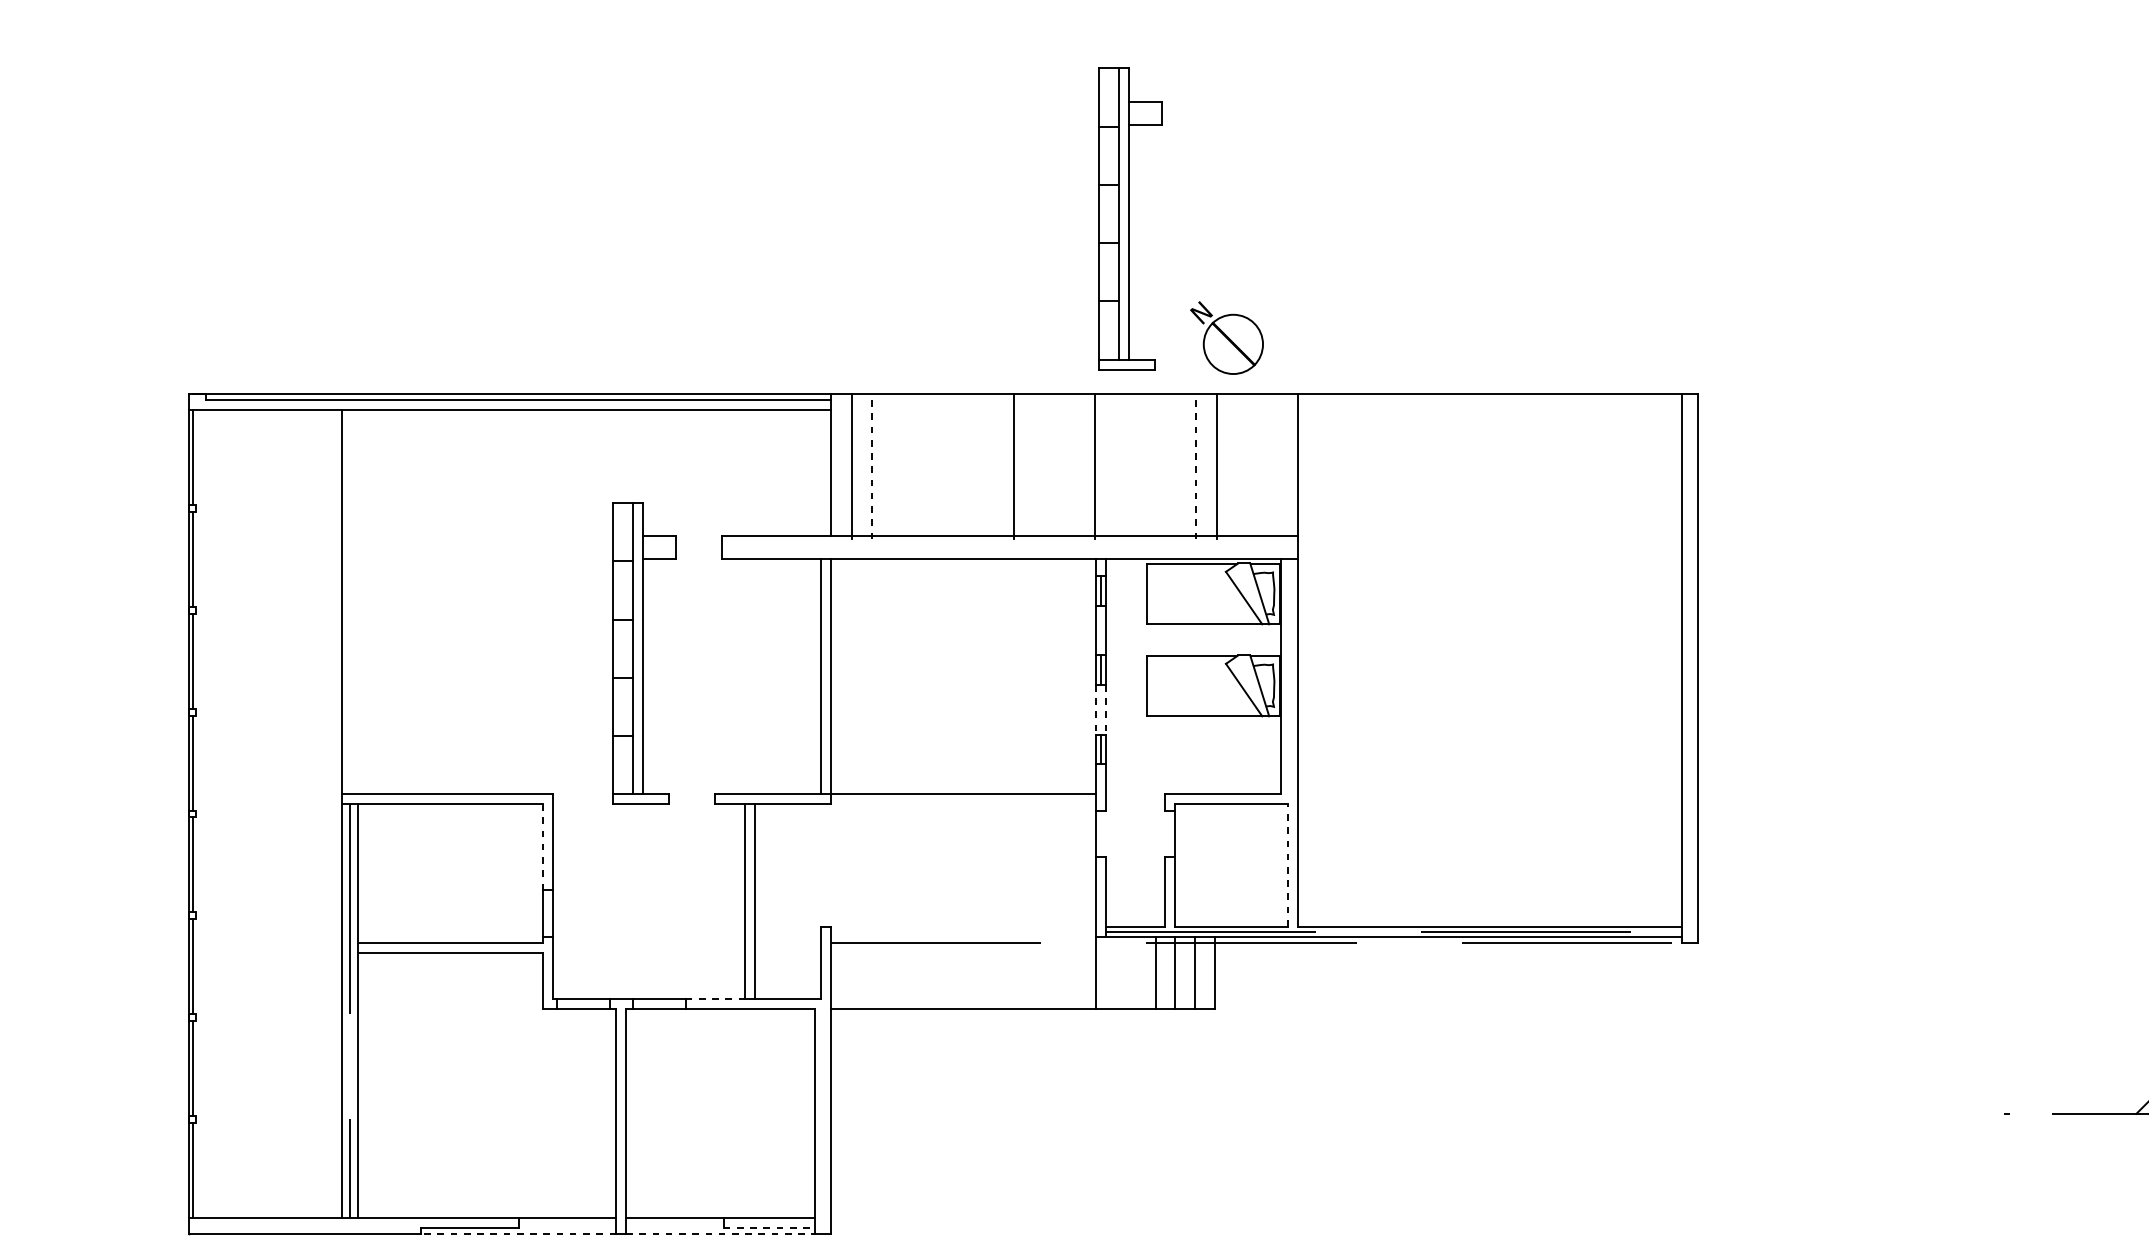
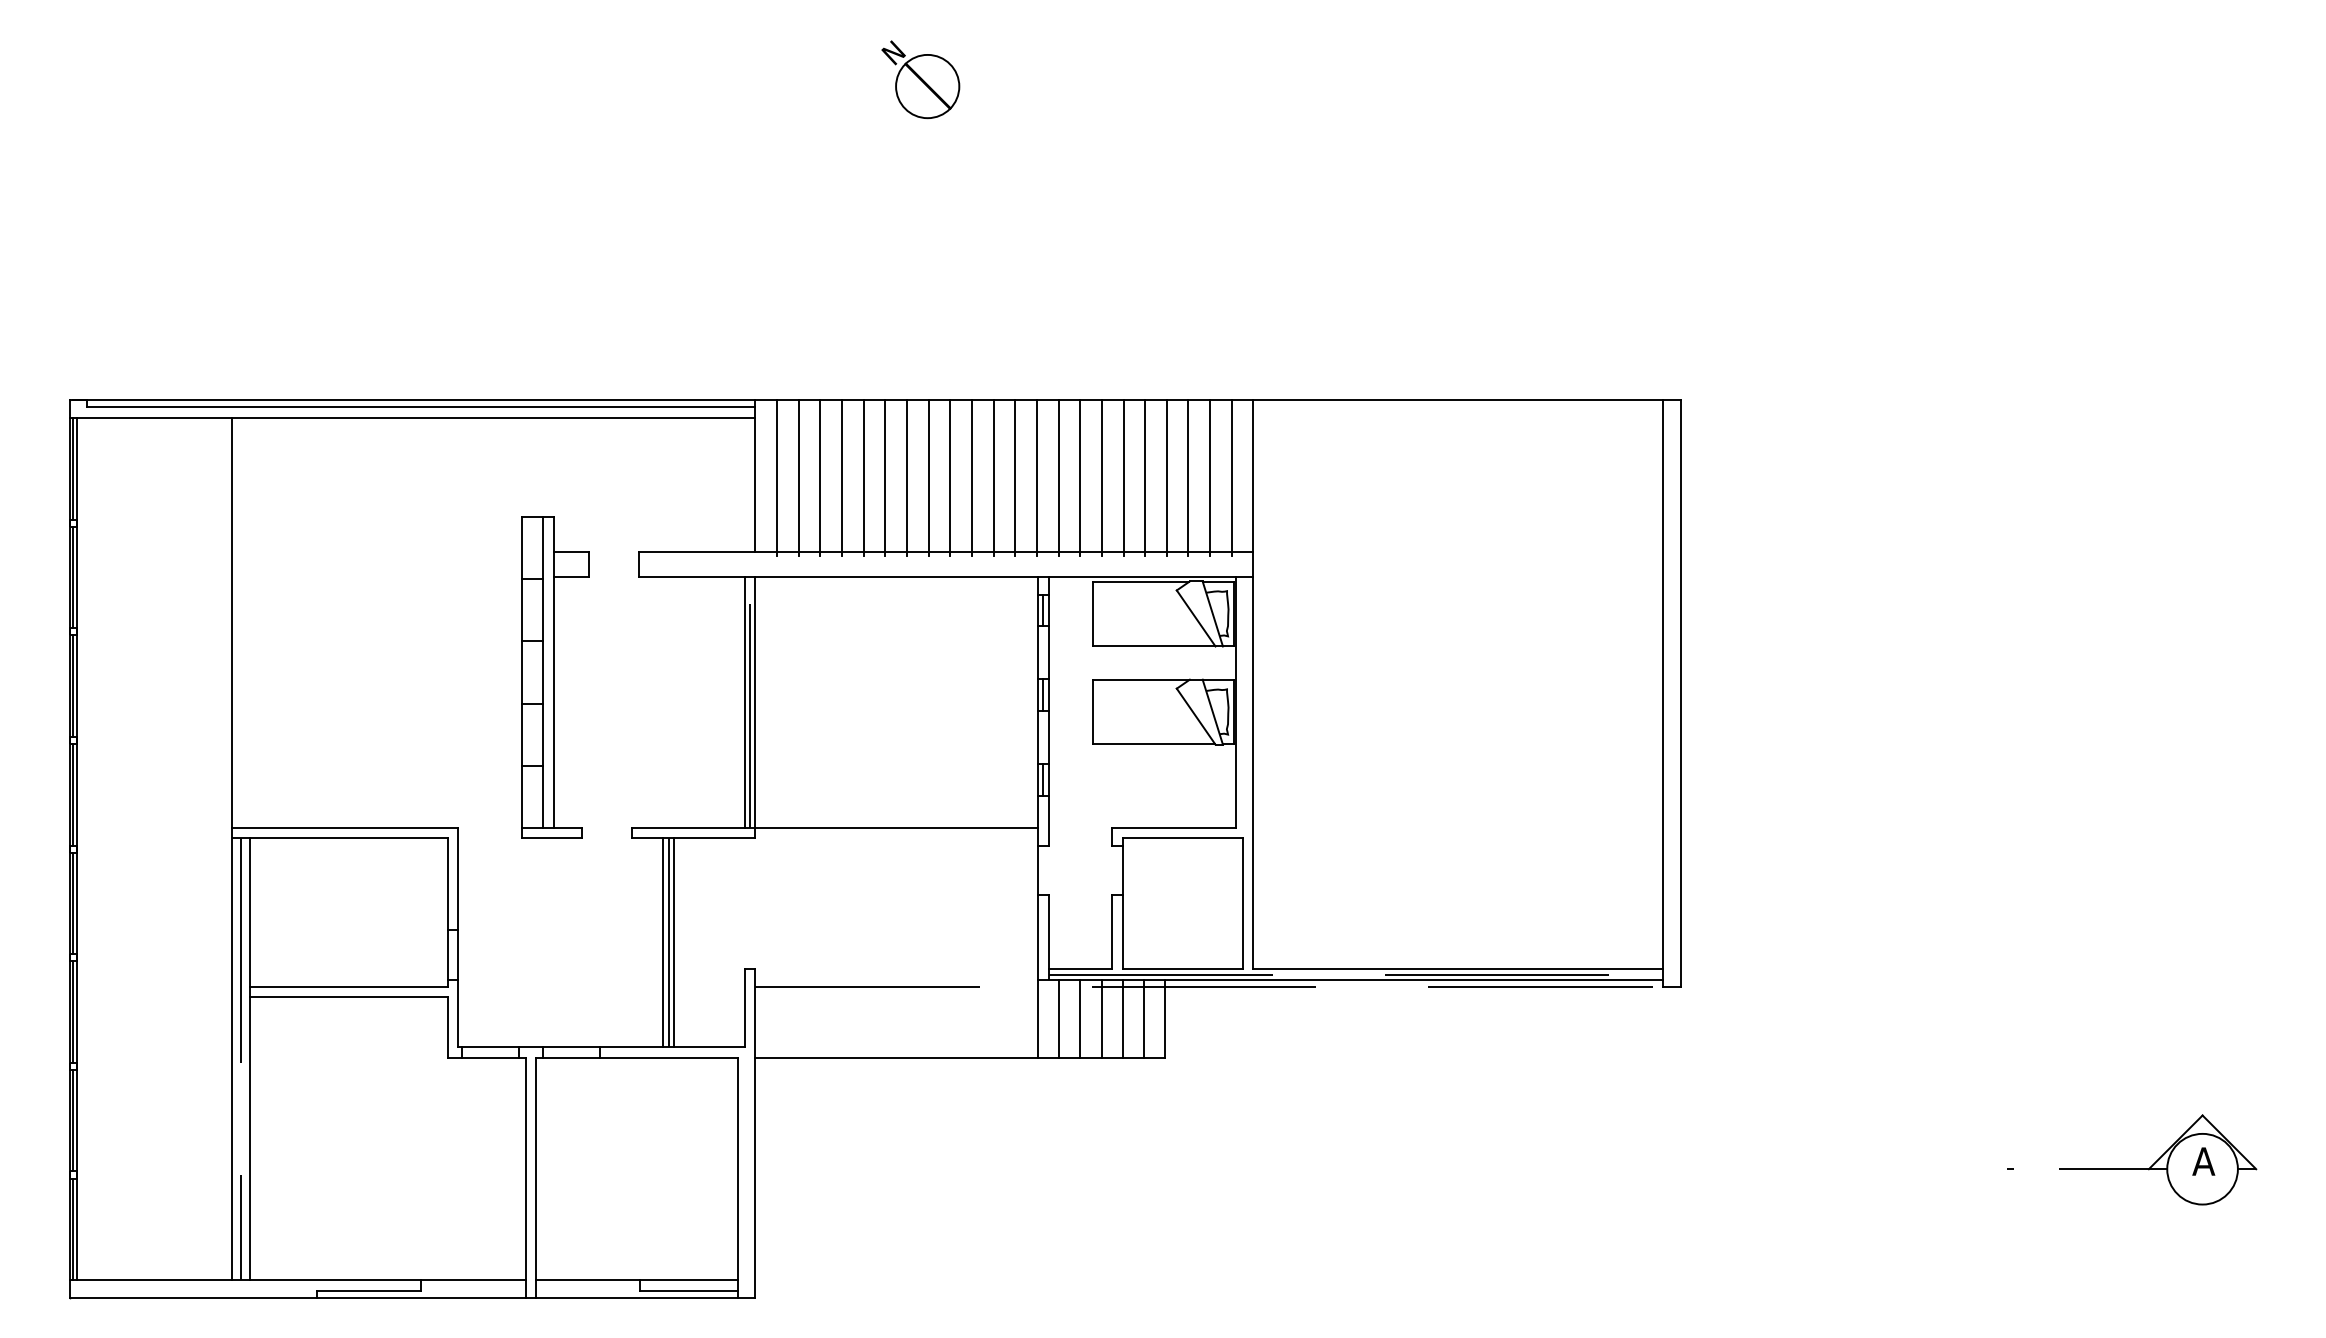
part: (1130, 218) -> (1074, 213), removed
part: (1226, 337) -> (920, 79), moved
line: (871, 466) -> (798, 477), dashed -> solid
line: (892, 466) -> (820, 477), added
line: (911, 466) -> (841, 477), added
line: (932, 466) -> (863, 477), added
line: (953, 466) -> (885, 477), added
line: (972, 466) -> (906, 477), added
line: (993, 466) -> (928, 477), added
line: (1033, 466) -> (971, 477), added
line: (1054, 466) -> (993, 477), added
line: (1074, 466) -> (1015, 477), added
line: (1115, 466) -> (1058, 477), added
line: (1135, 466) -> (1080, 477), added
line: (1155, 466) -> (1101, 477), added
line: (1176, 466) -> (1123, 477), added
line: (1196, 466) -> (1145, 477), dashed -> solid
line: (1236, 466) -> (1188, 477), added
line: (1257, 466) -> (1210, 477), added
line: (1277, 466) -> (1231, 477), added
line: (825, 676) -> (749, 702), added
line: (1095, 709) -> (1037, 737), dashed -> solid
line: (1105, 709) -> (1048, 737), dashed -> solid
line: (195, 814) -> (76, 849), added
line: (543, 847) -> (447, 884), dashed -> solid
line: (1287, 865) -> (1242, 903), dashed -> solid
line: (749, 901) -> (668, 942), added
line: (1116, 972) -> (1059, 1018), added
line: (1135, 972) -> (1080, 1018), added
line: (715, 998) -> (631, 1046), dashed -> solid
line: (769, 1227) -> (689, 1290), dashed -> solid
line: (517, 1234) -> (420, 1297), dashed -> solid
line: (720, 1234) -> (636, 1297), dashed -> solid

